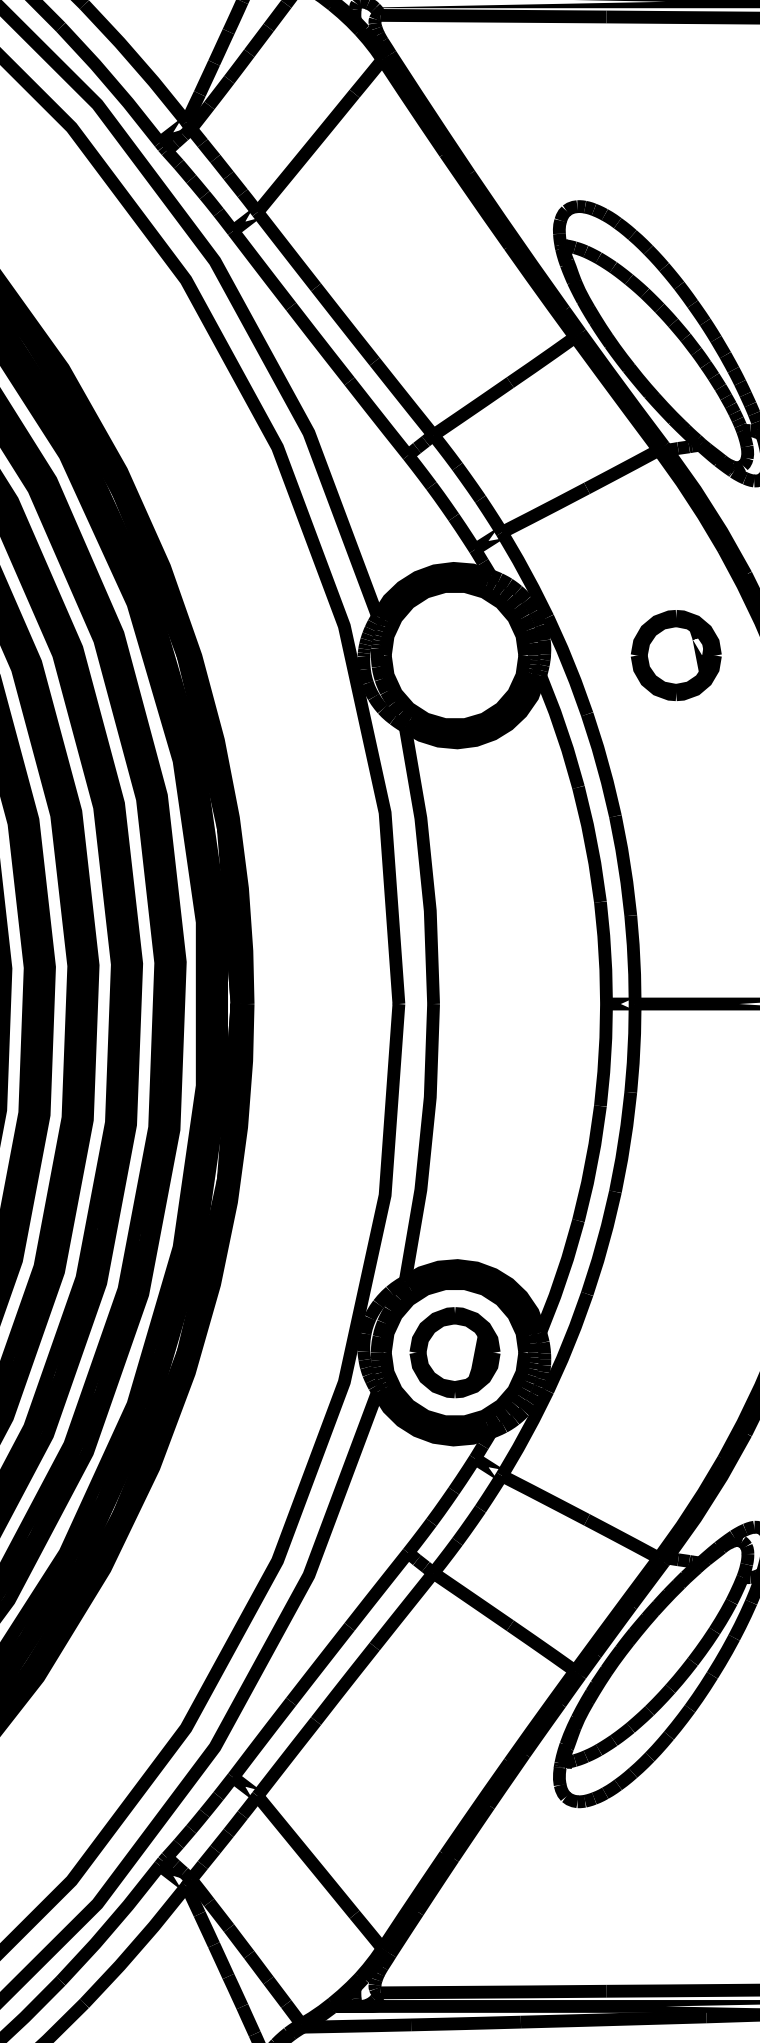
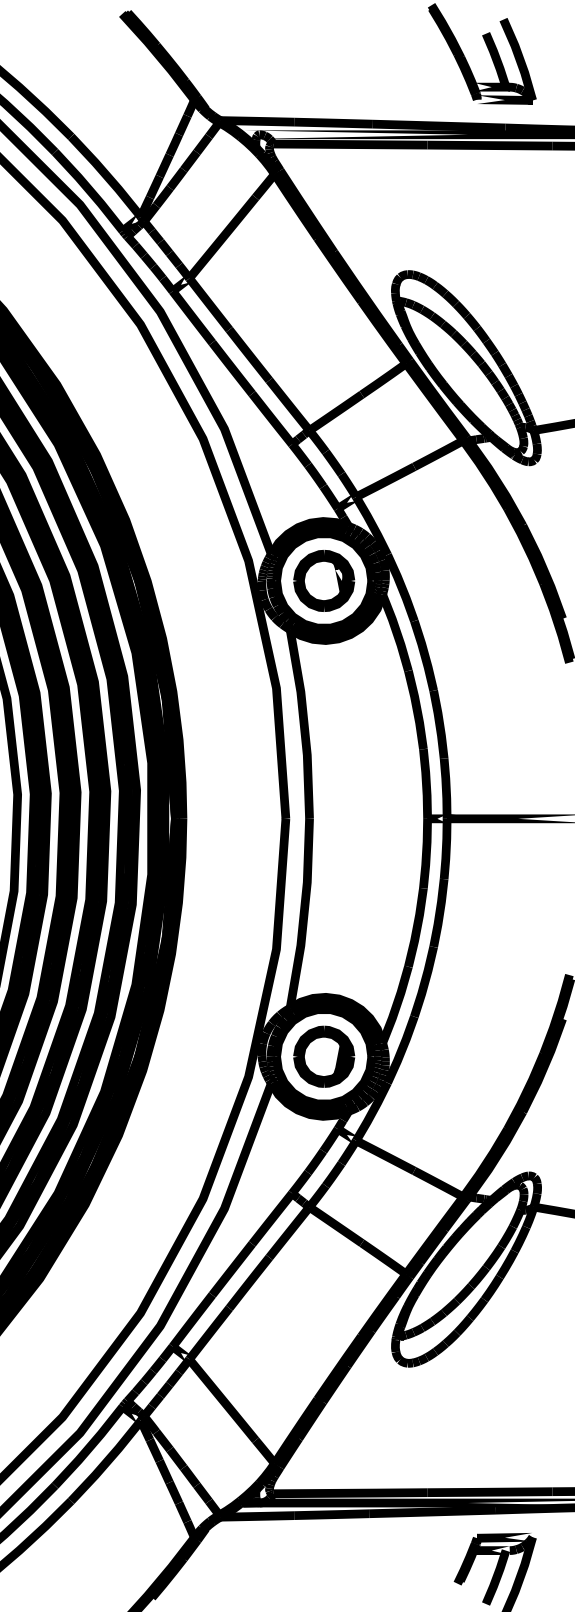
part: (676, 654) -> (324, 580), moved

